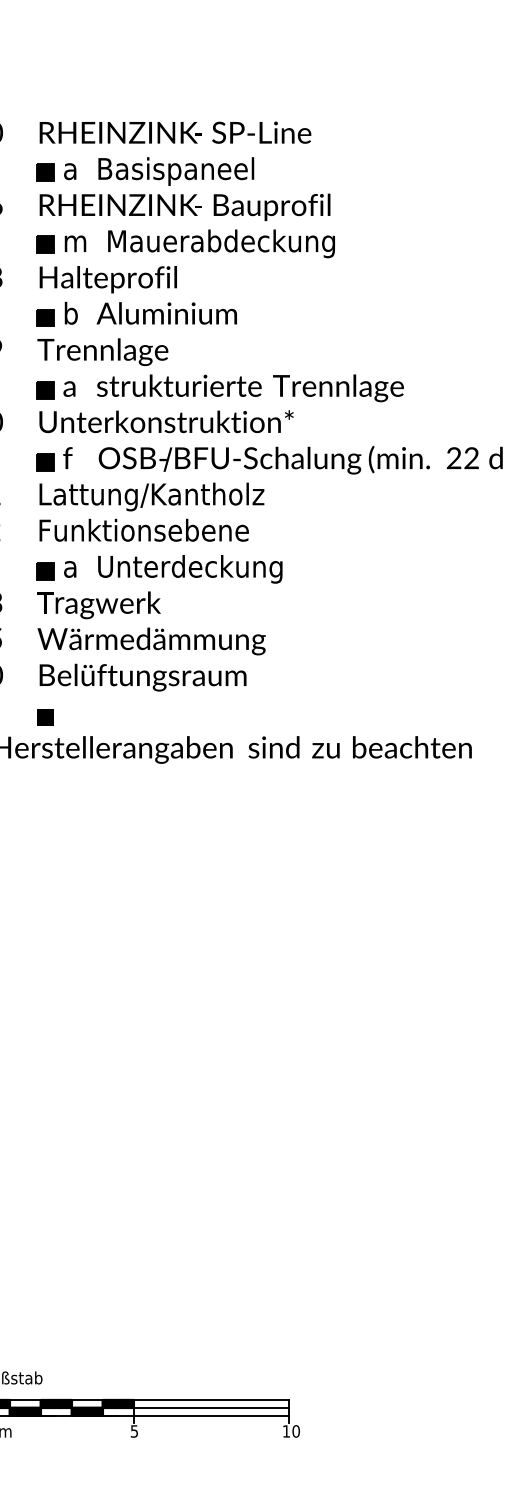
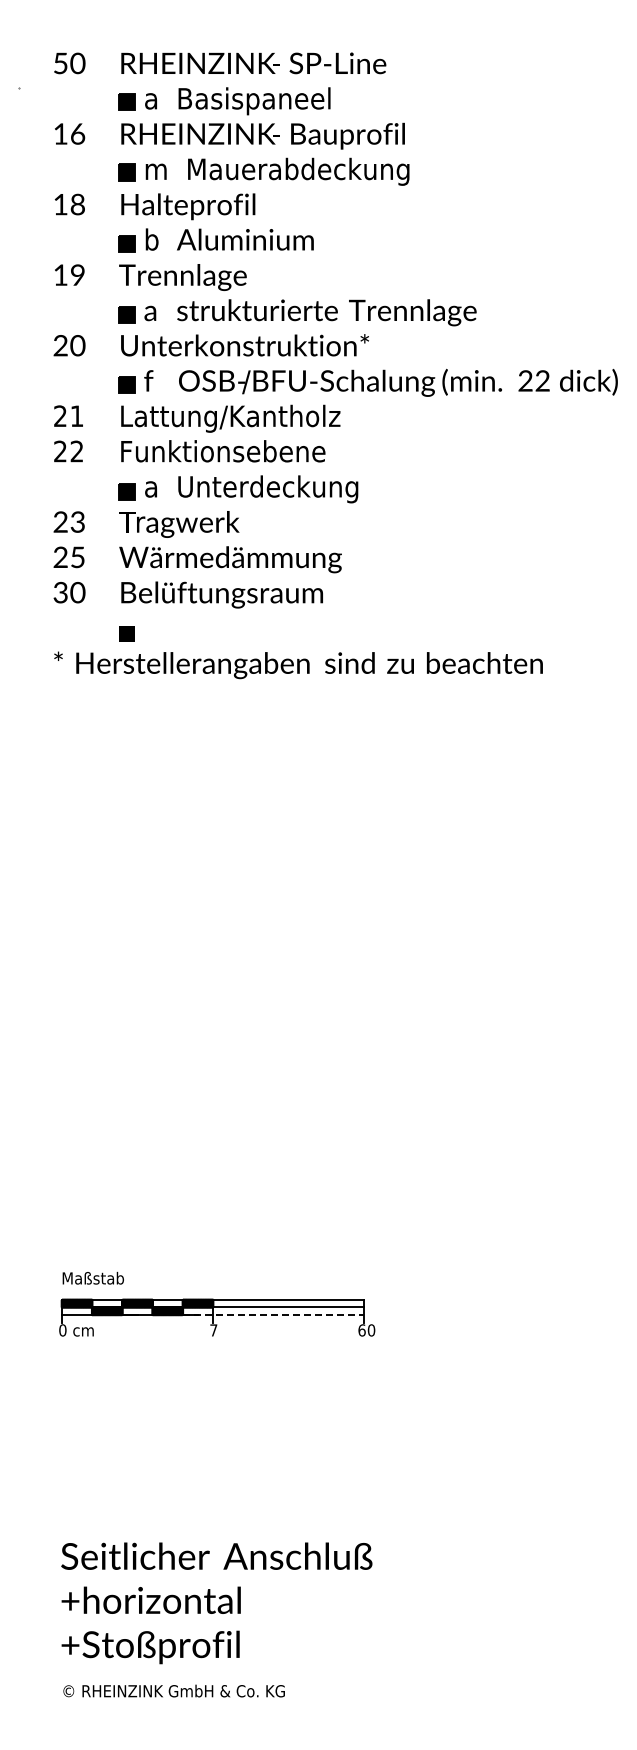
line: (195, 1415) -> (273, 1314), solid -> dashed
text: (134, 1431) -> (213, 1330), 5 -> 7
text: (285, 1431) -> (361, 1330), 10 -> 60

